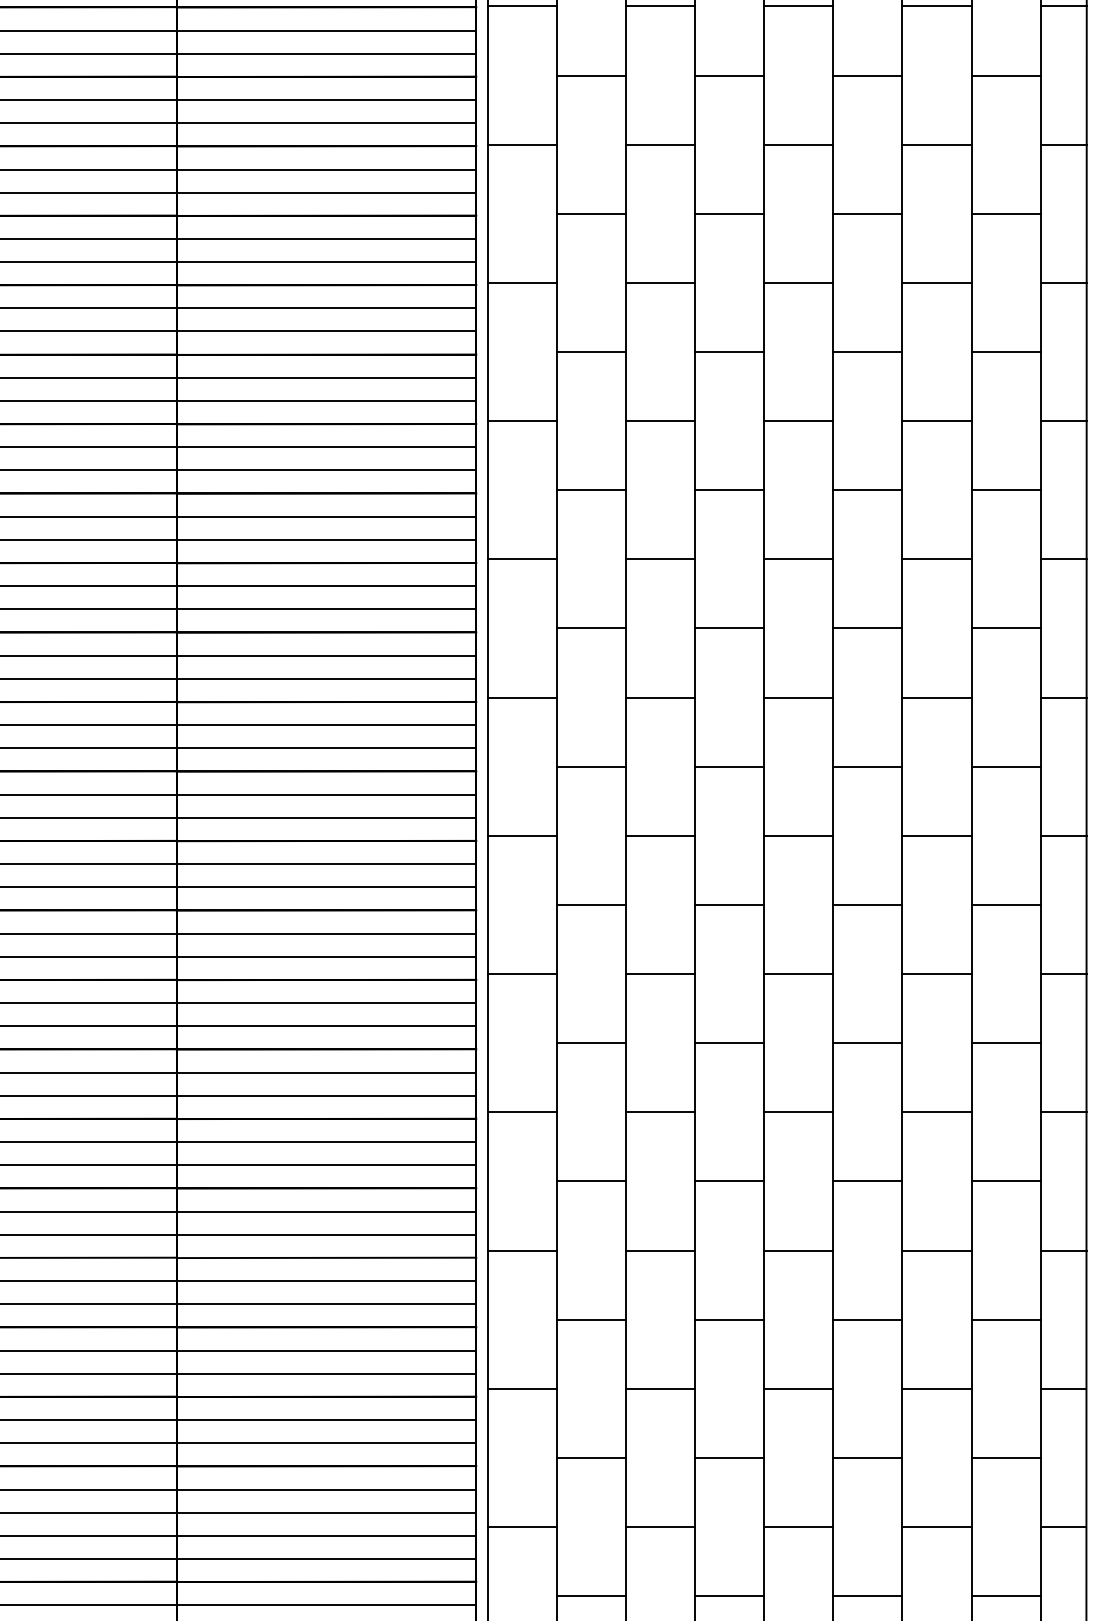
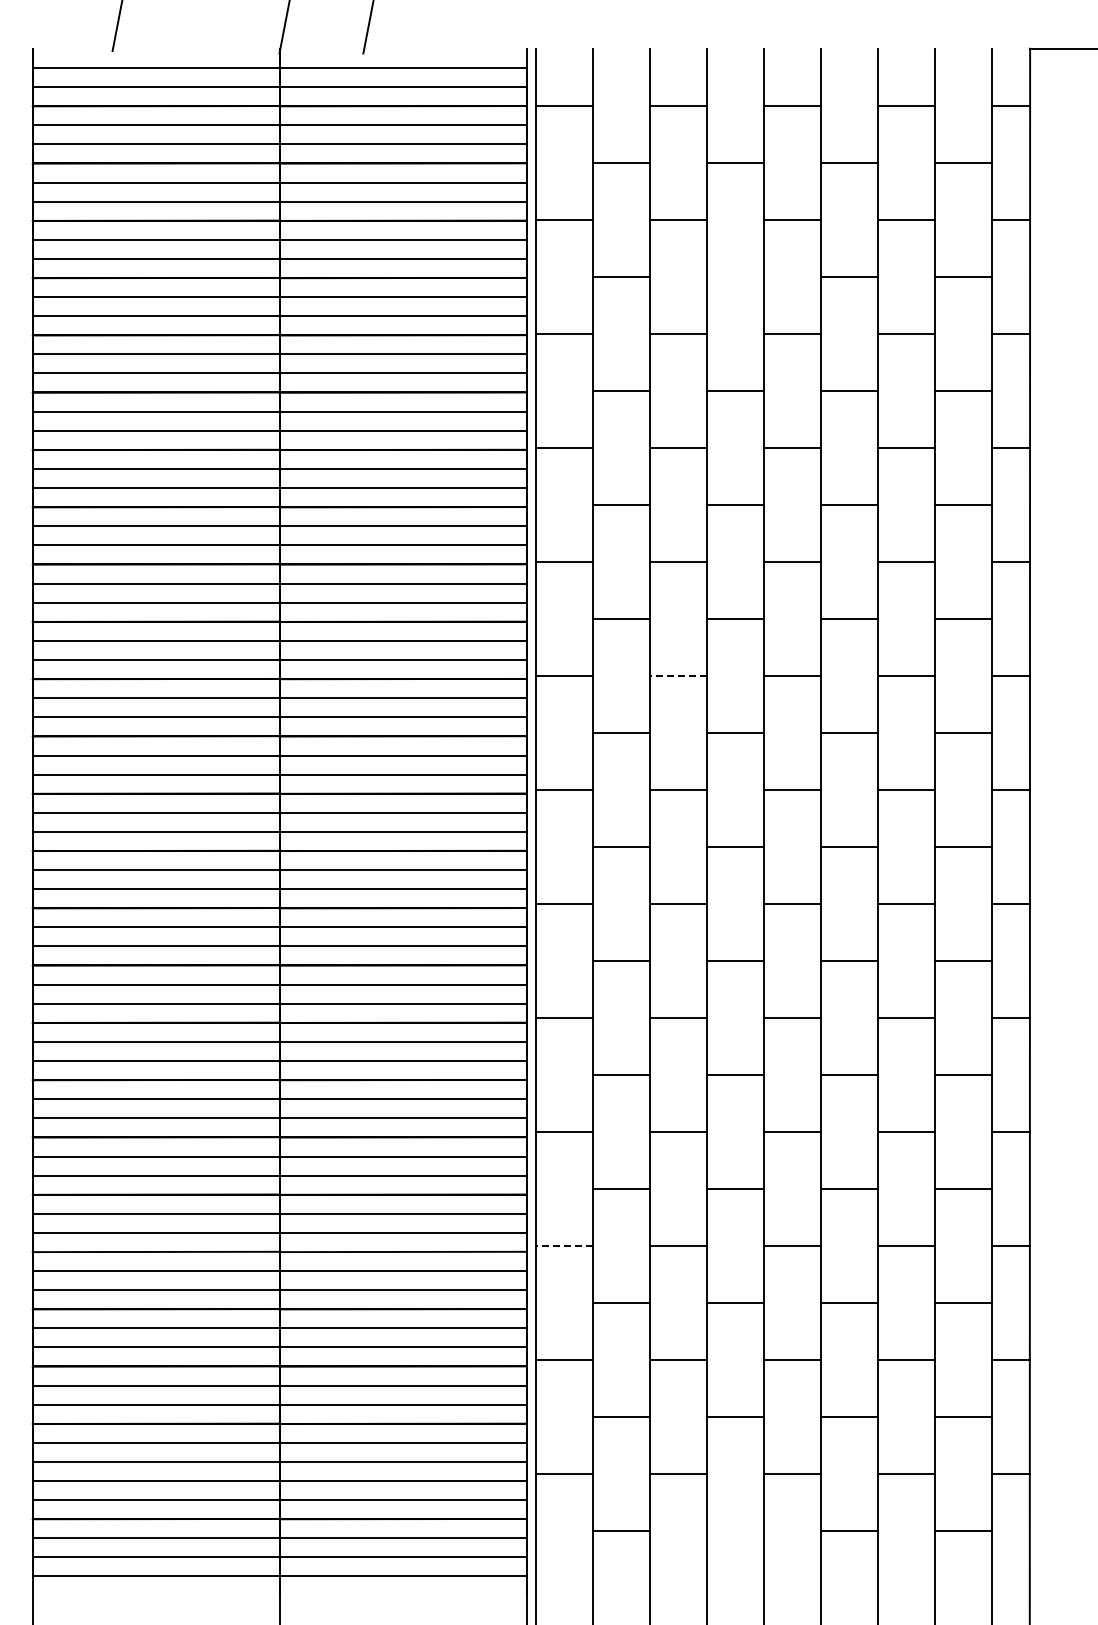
line: (729, 76) -> (735, 277), removed
line: (660, 558) -> (678, 675), solid -> dashed
line: (522, 1250) -> (564, 1245), solid -> dashed
line: (729, 1595) -> (735, 1530), removed

